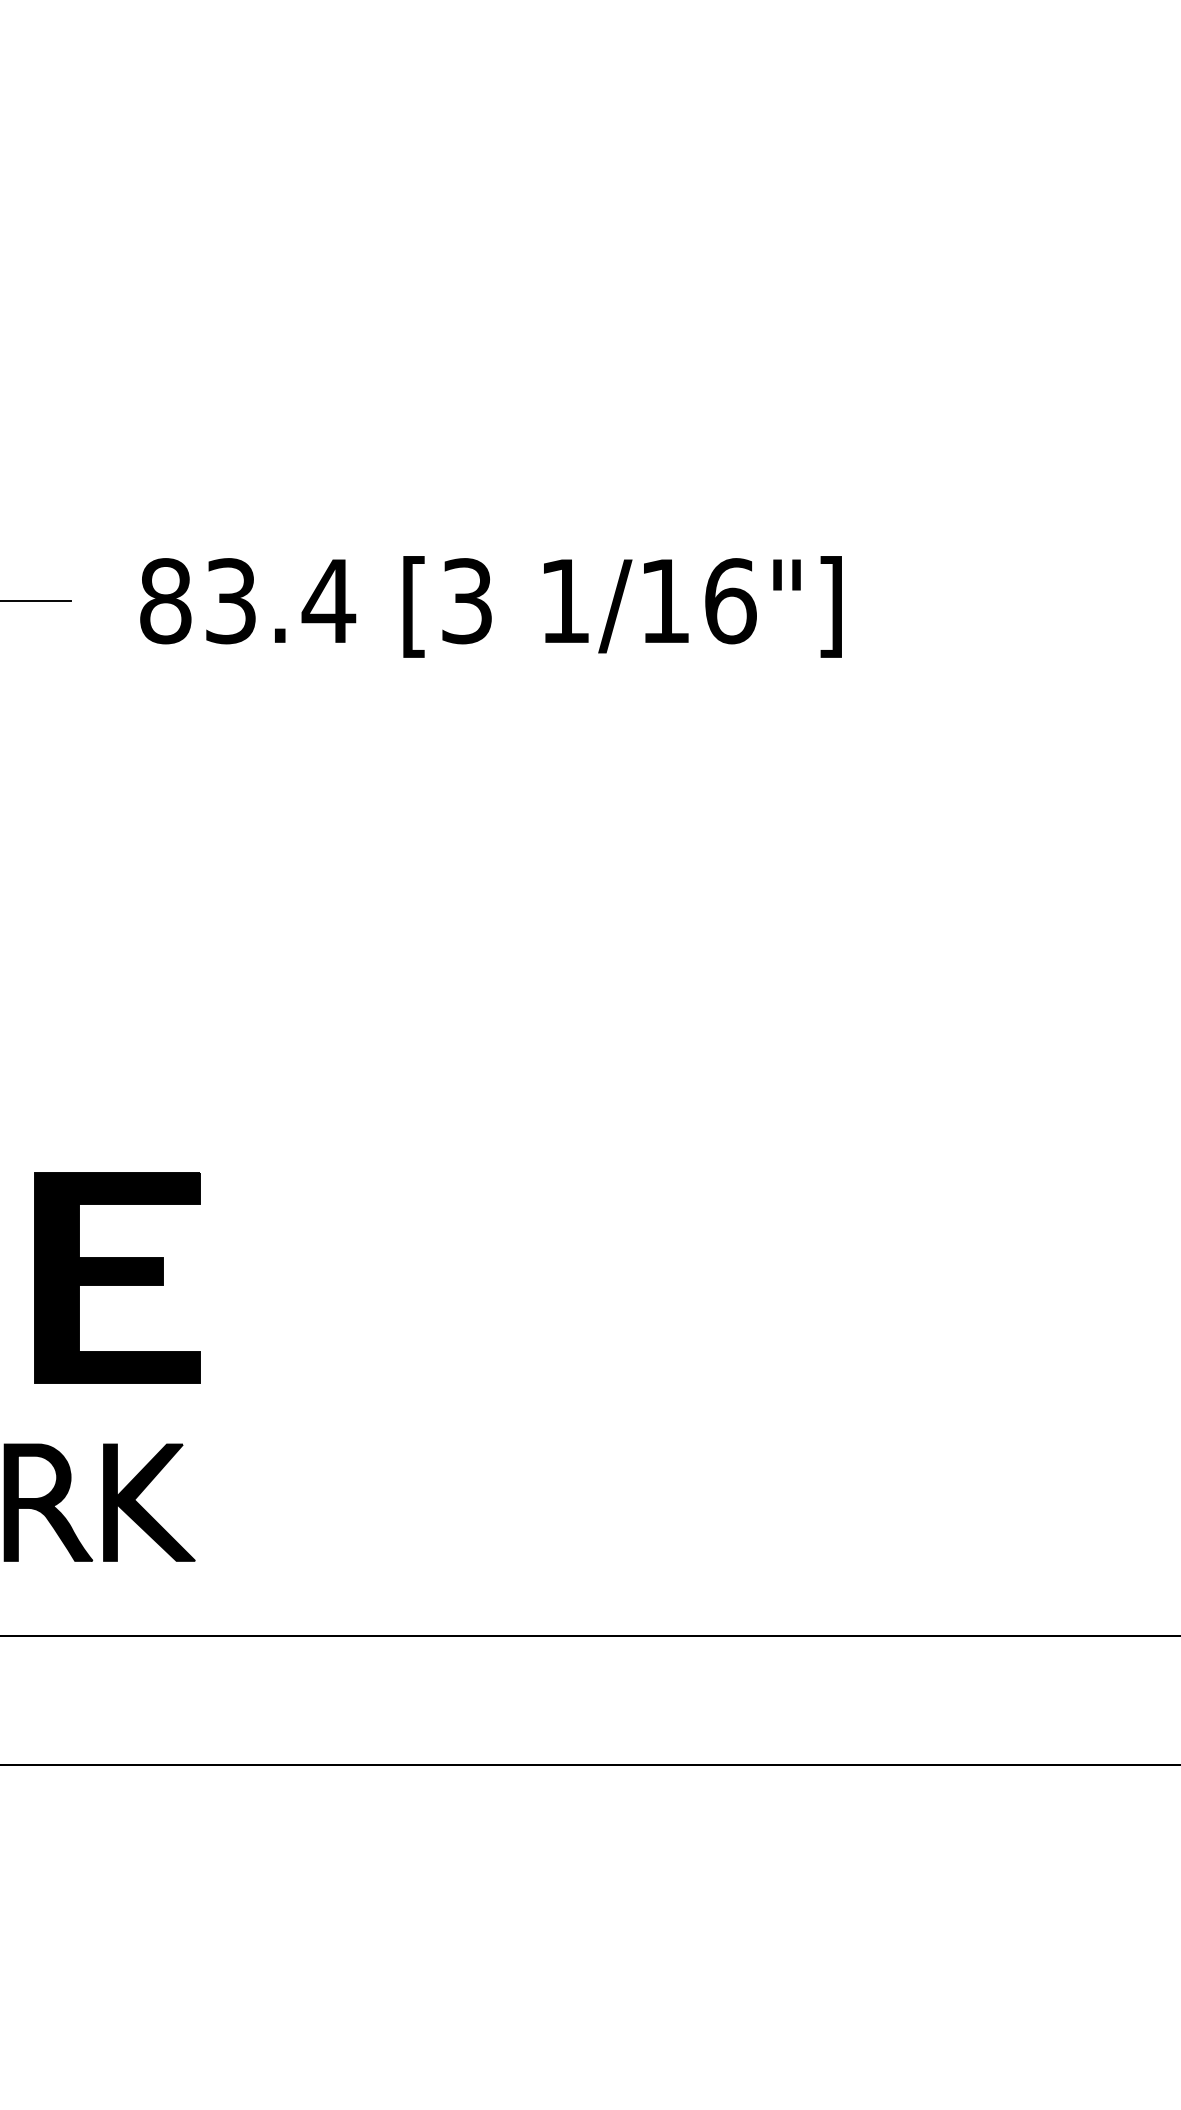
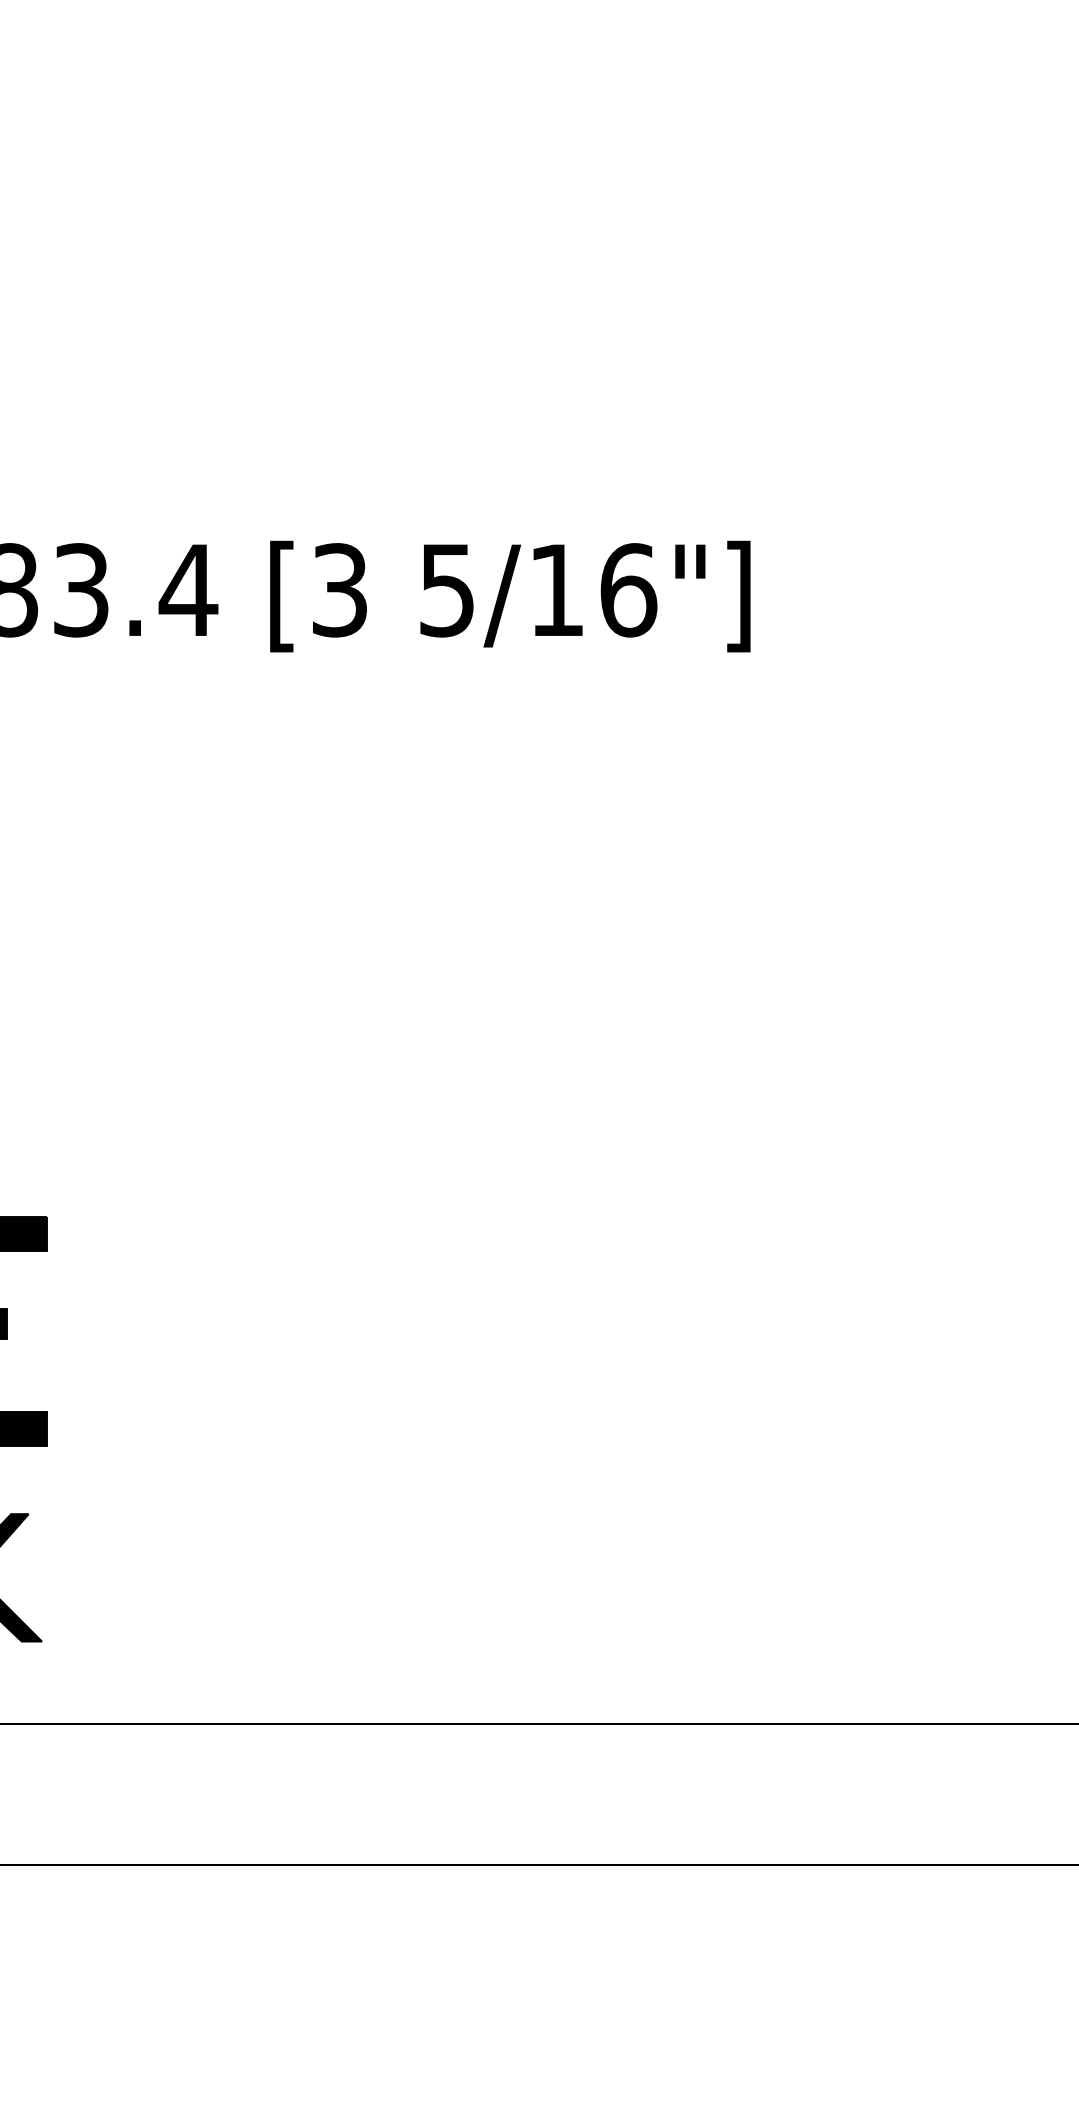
text: (564, 601) -> (446, 590), 1/16"] -> 5/16"]

